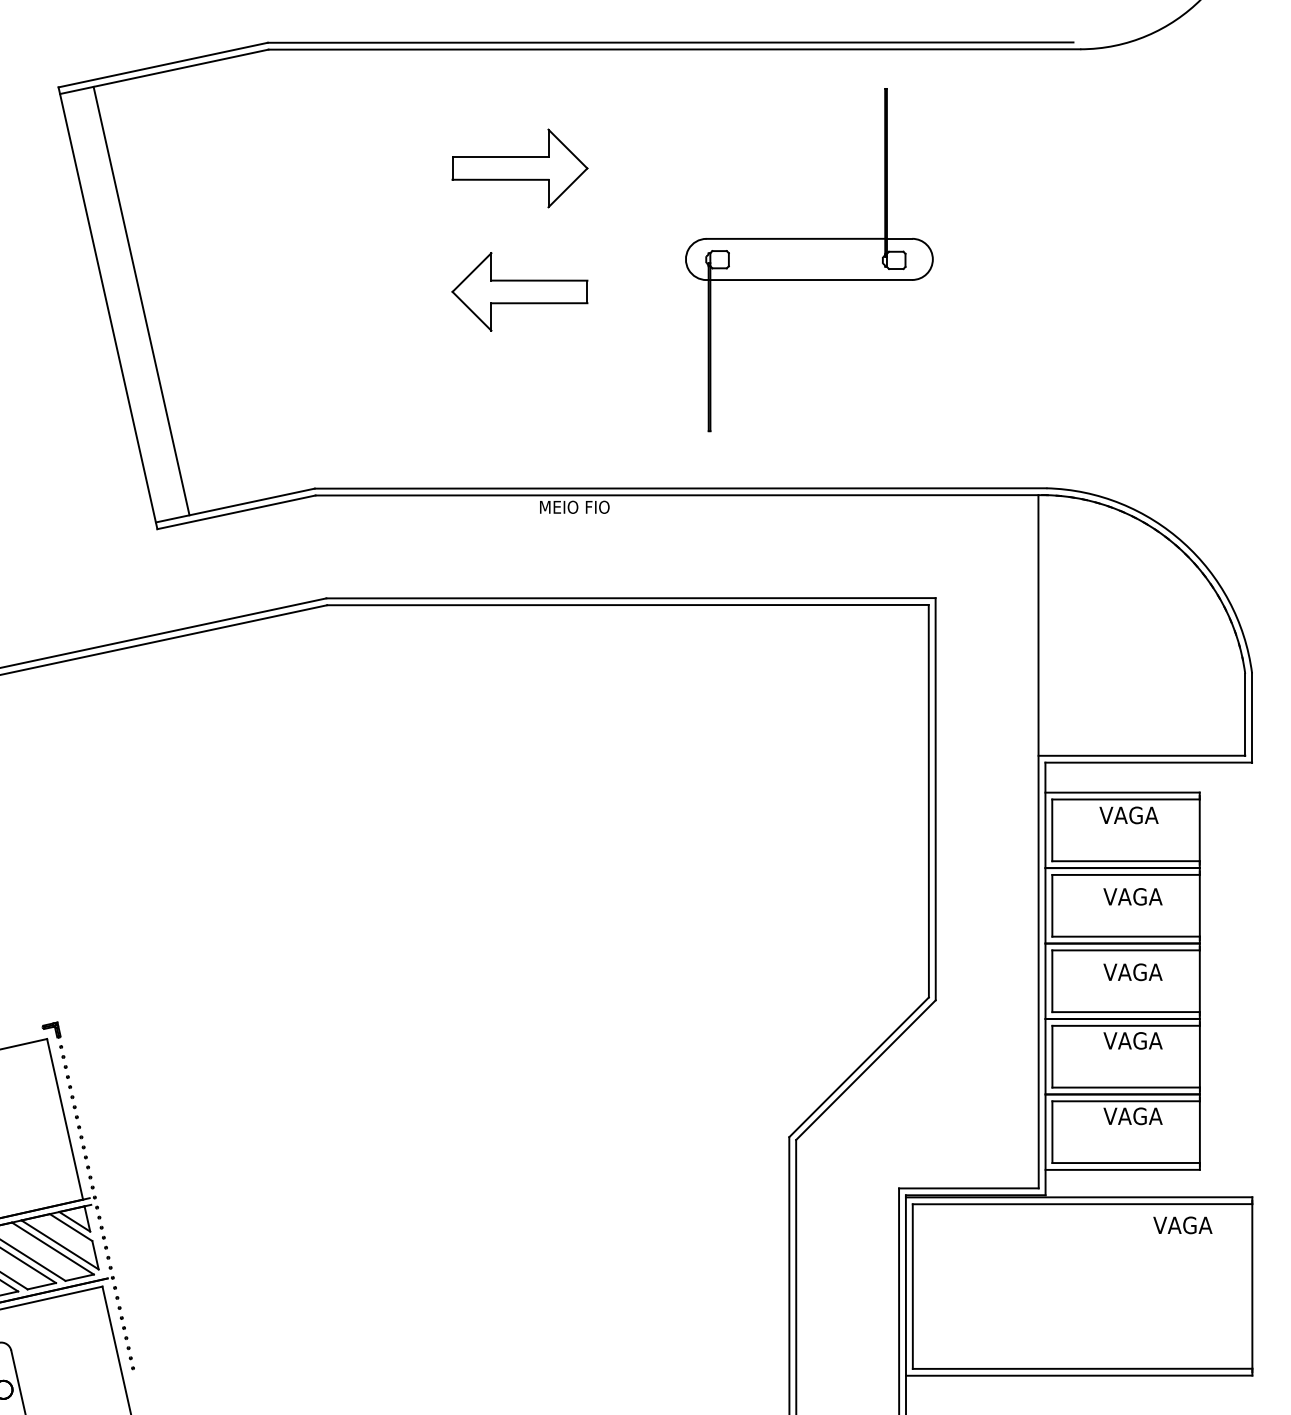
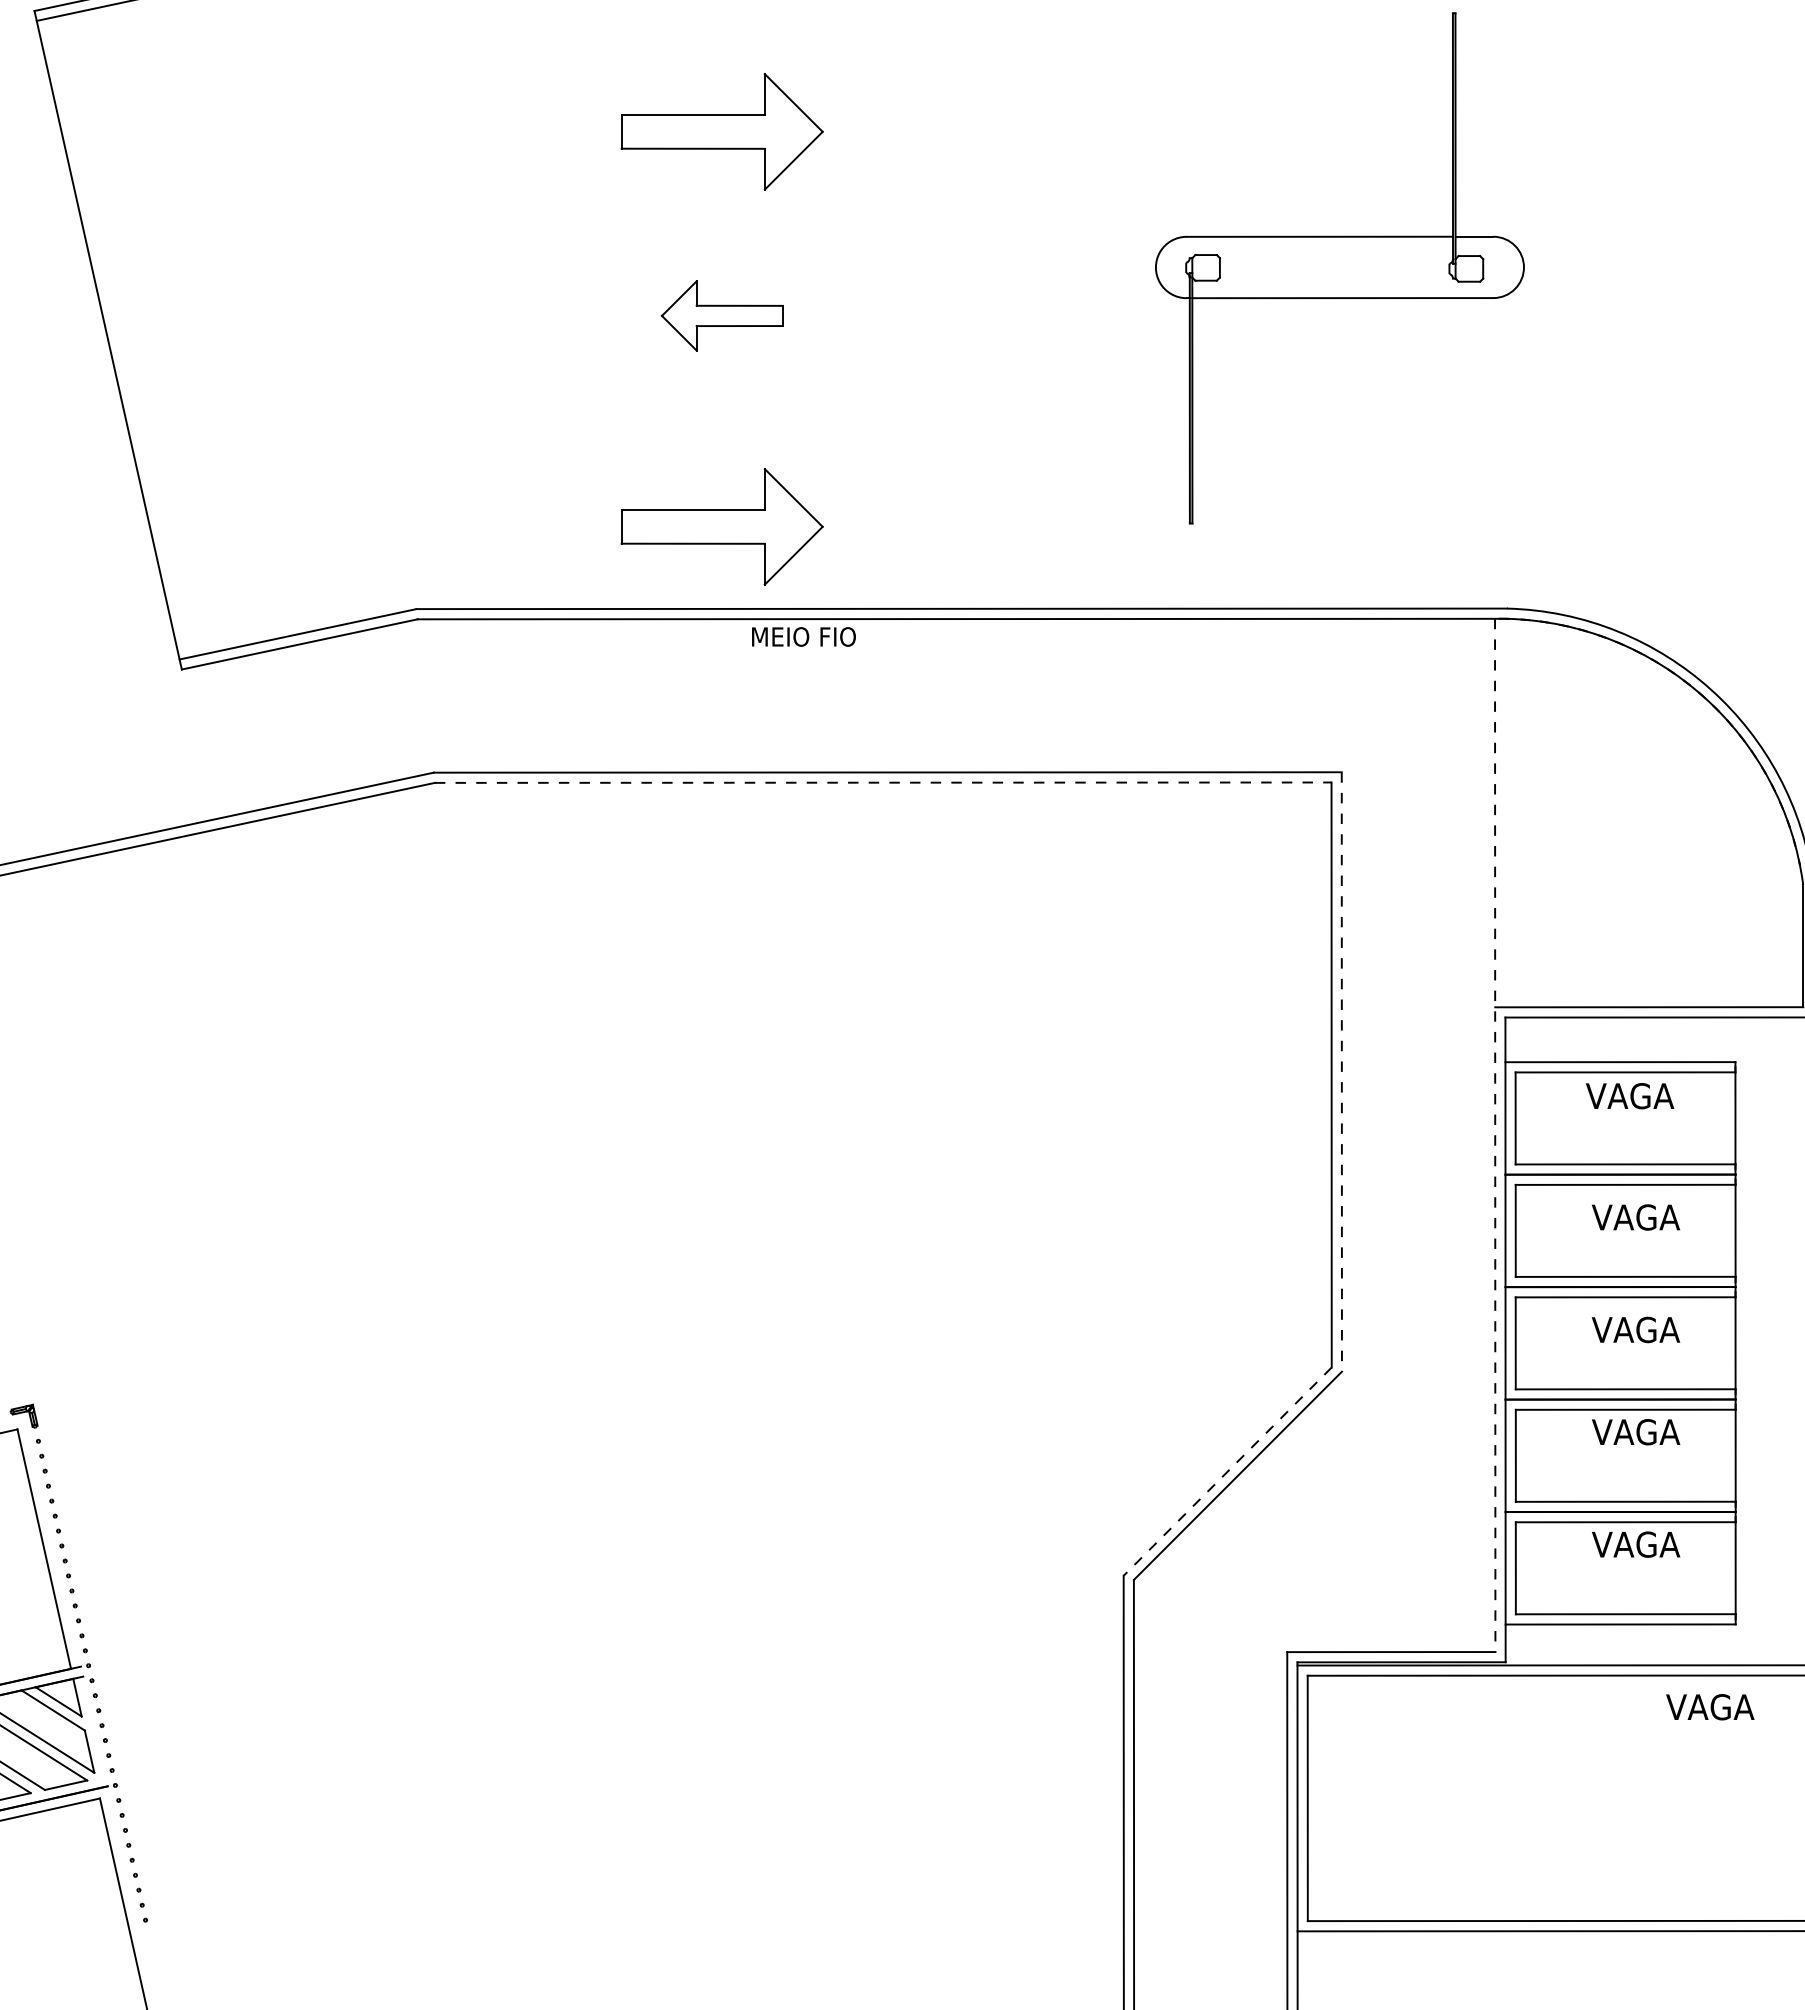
part: (809, 260) -> (1340, 269), moved
part: (519, 291) -> (721, 315), size x0.6
line: (141, 300) -> (158, 328), removed
part: (519, 433) -> (721, 526), added
line: (627, 605) -> (882, 783), solid -> dashed
line: (935, 799) -> (1341, 1072), solid -> dashed
line: (1038, 841) -> (1495, 1135), solid -> dashed
line: (859, 1067) -> (1228, 1471), solid -> dashed

